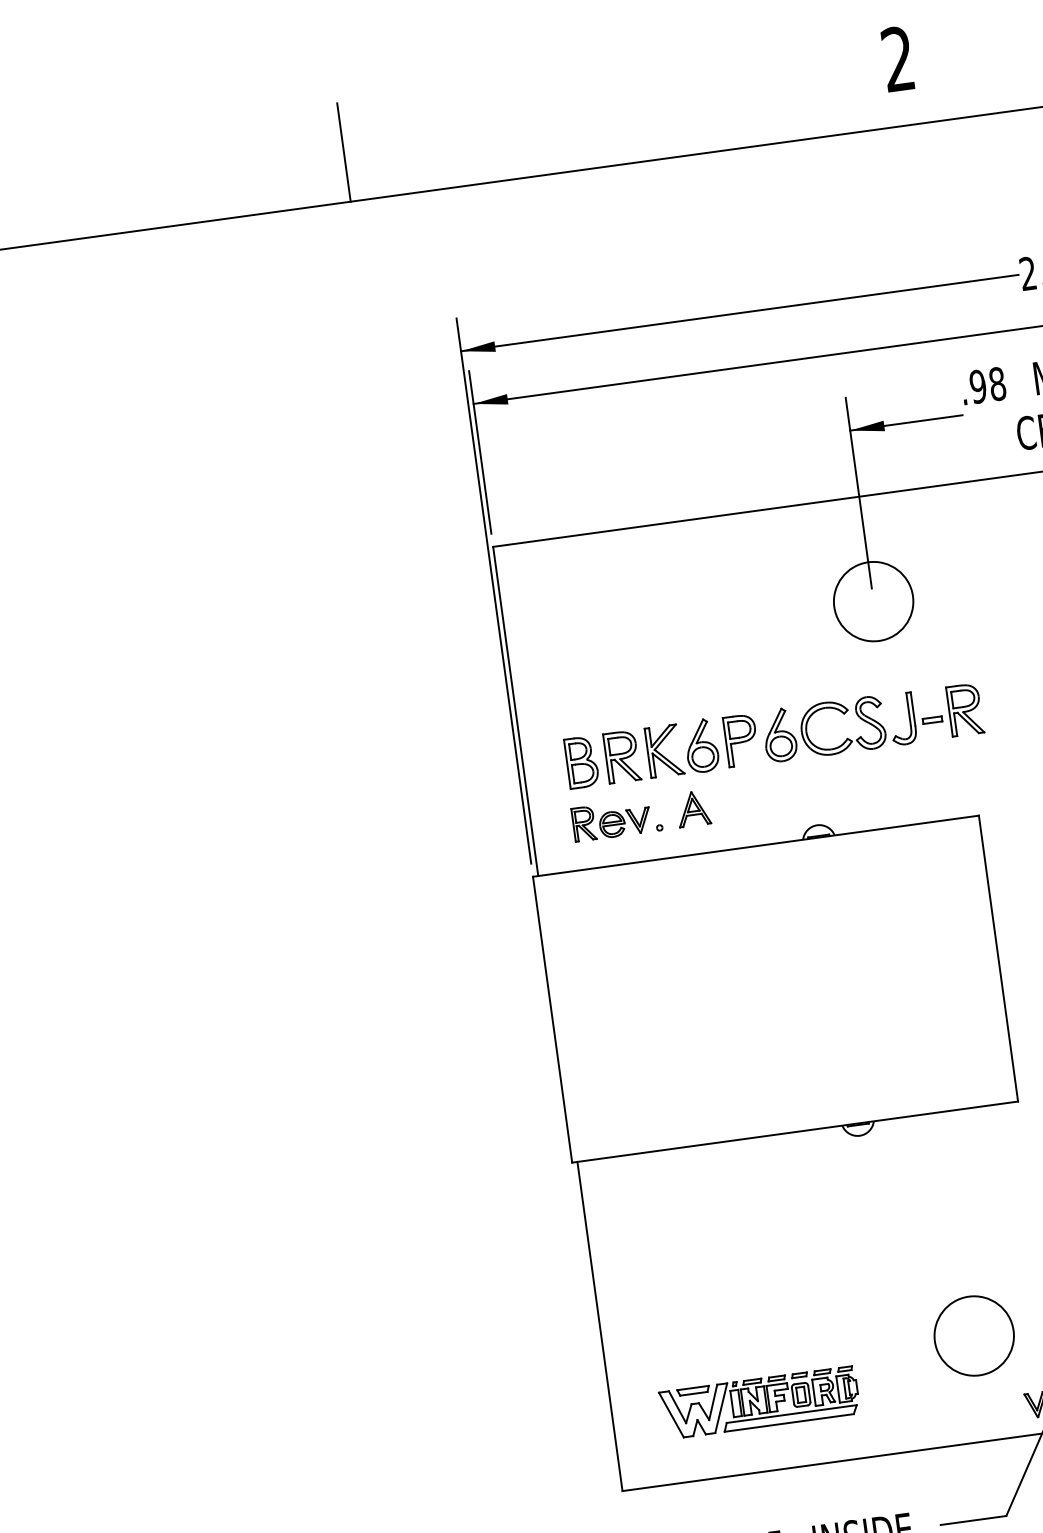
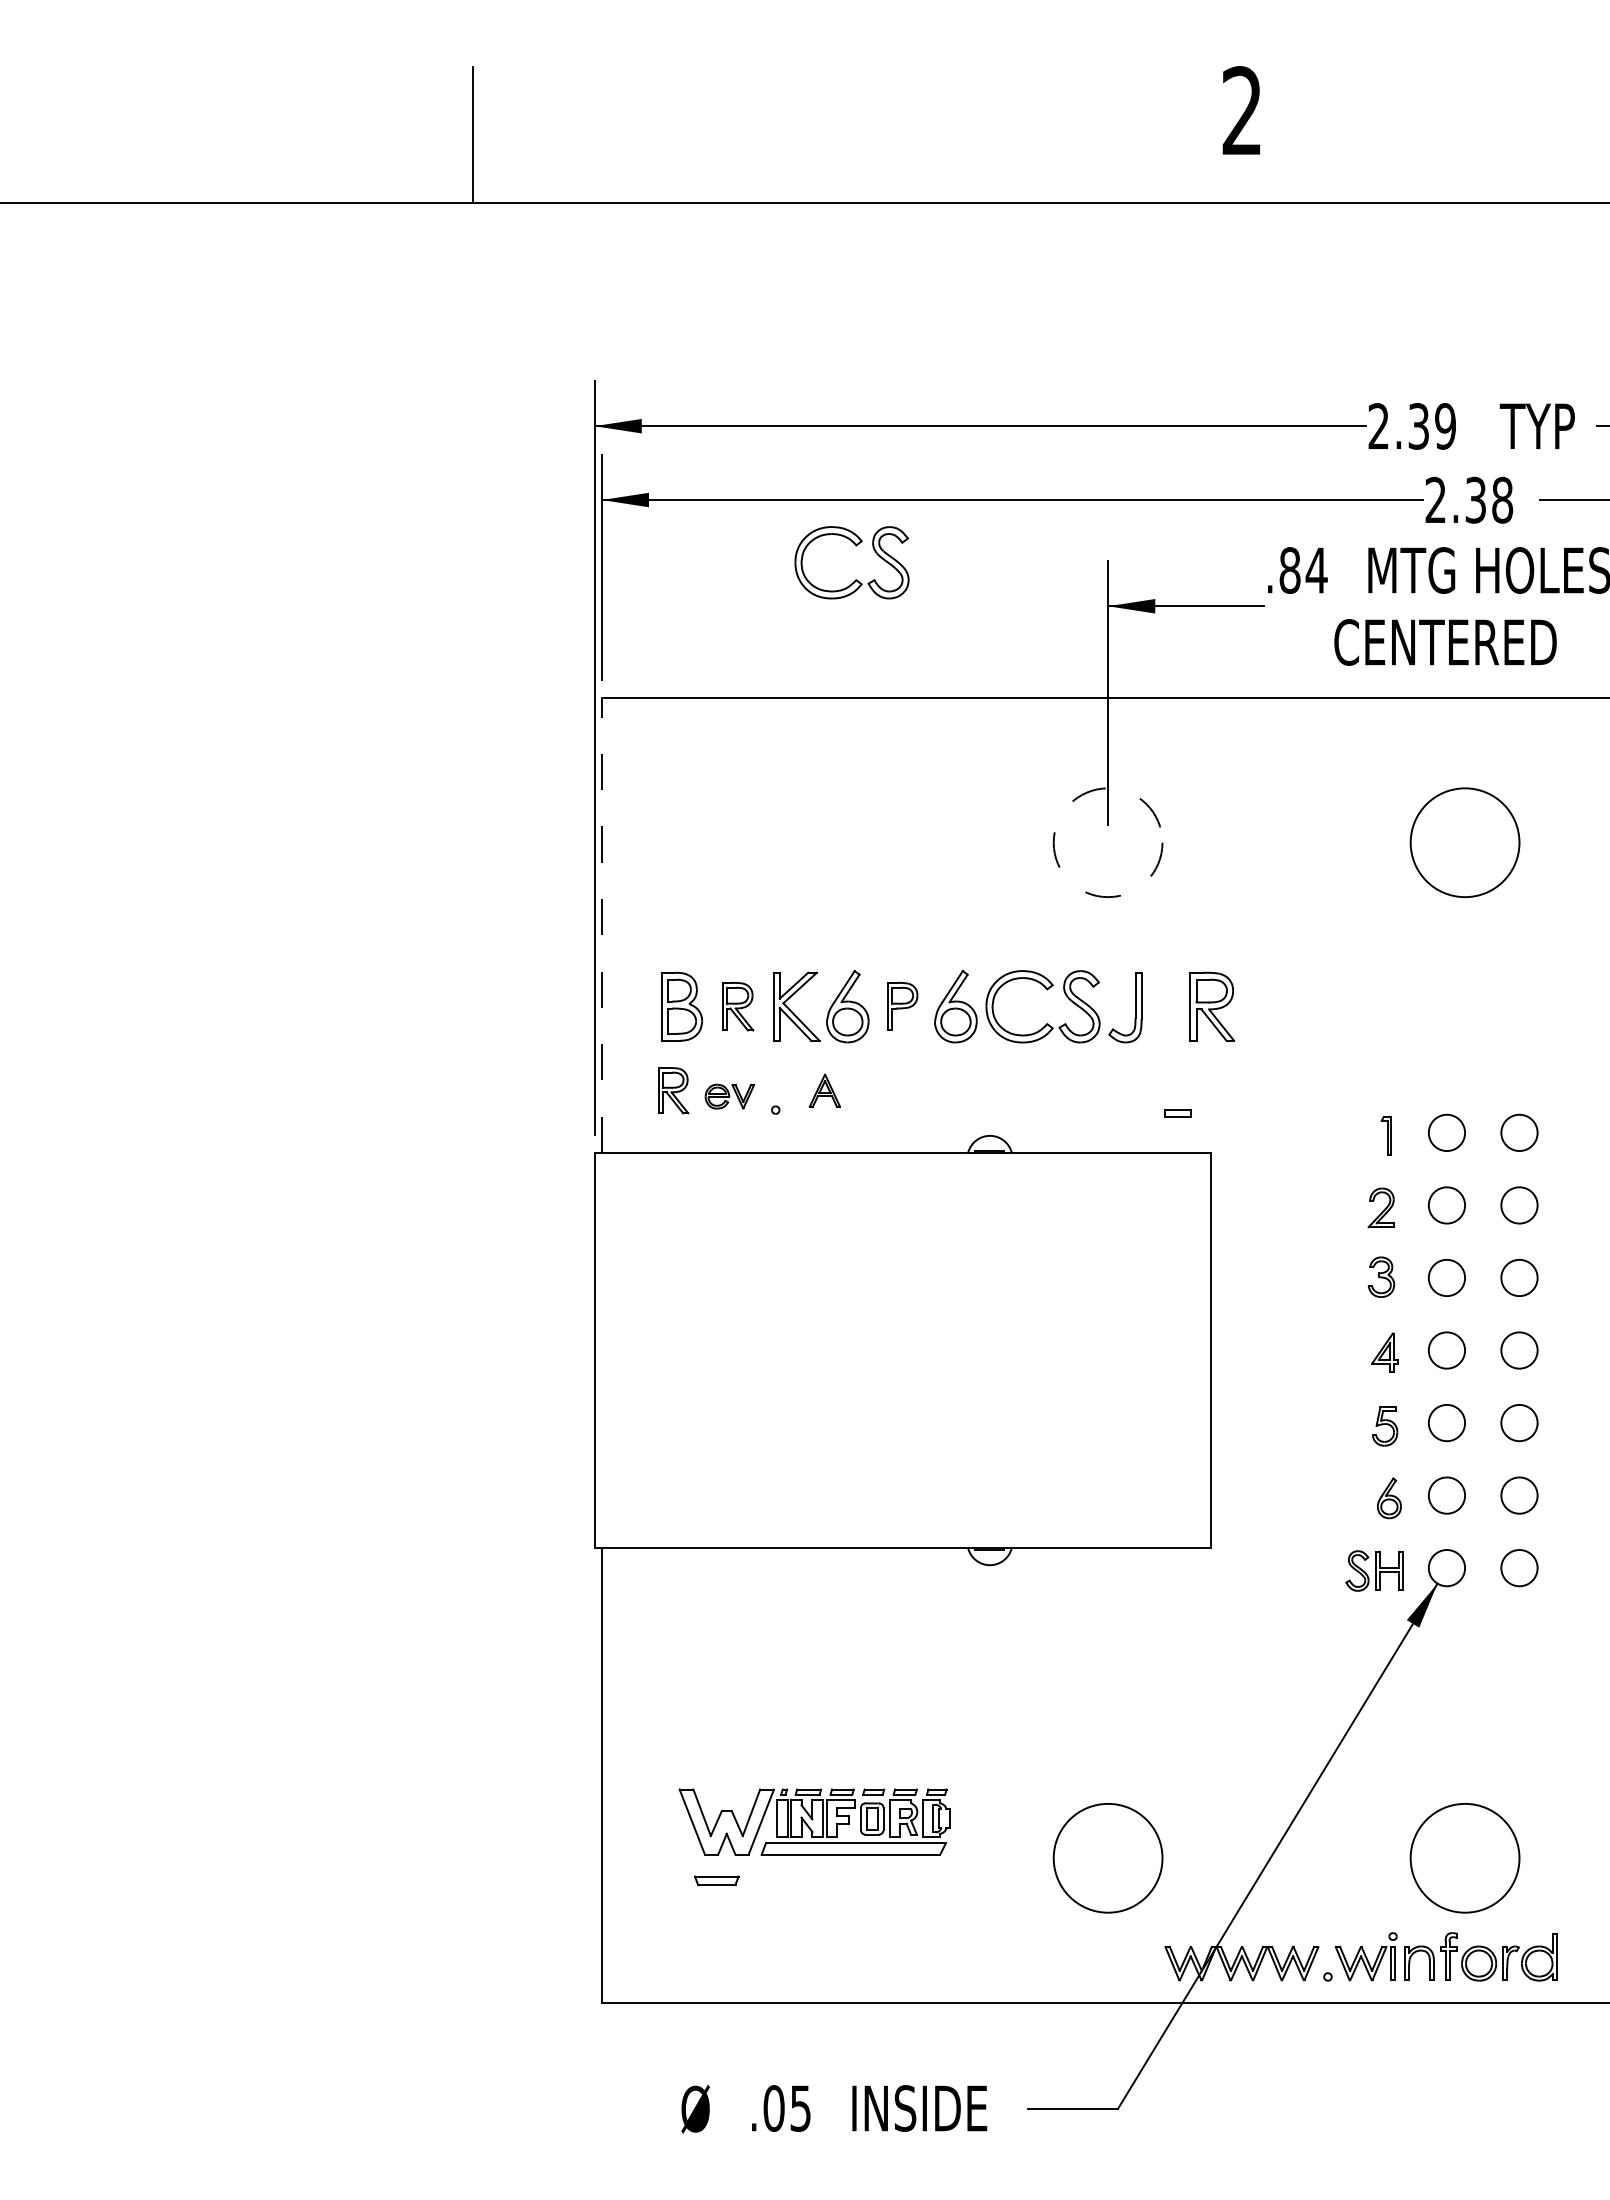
text: (987, 385) -> (1303, 570), .98 -> .84
part: (662, 412) -> (856, 546), added
circle: (873, 601) -> (1107, 842), solid -> dashed
line: (515, 711) -> (601, 925), solid -> dashed
part: (932, 720) -> (1177, 1113), moved
part: (741, 740) -> (902, 1006), size x0.7
part: (621, 756) -> (737, 1006), size x0.7
part: (693, 808) -> (824, 1090), size x0.7
part: (624, 822) -> (729, 1096), size x0.7
part: (759, 1402) -> (814, 1821), moved

